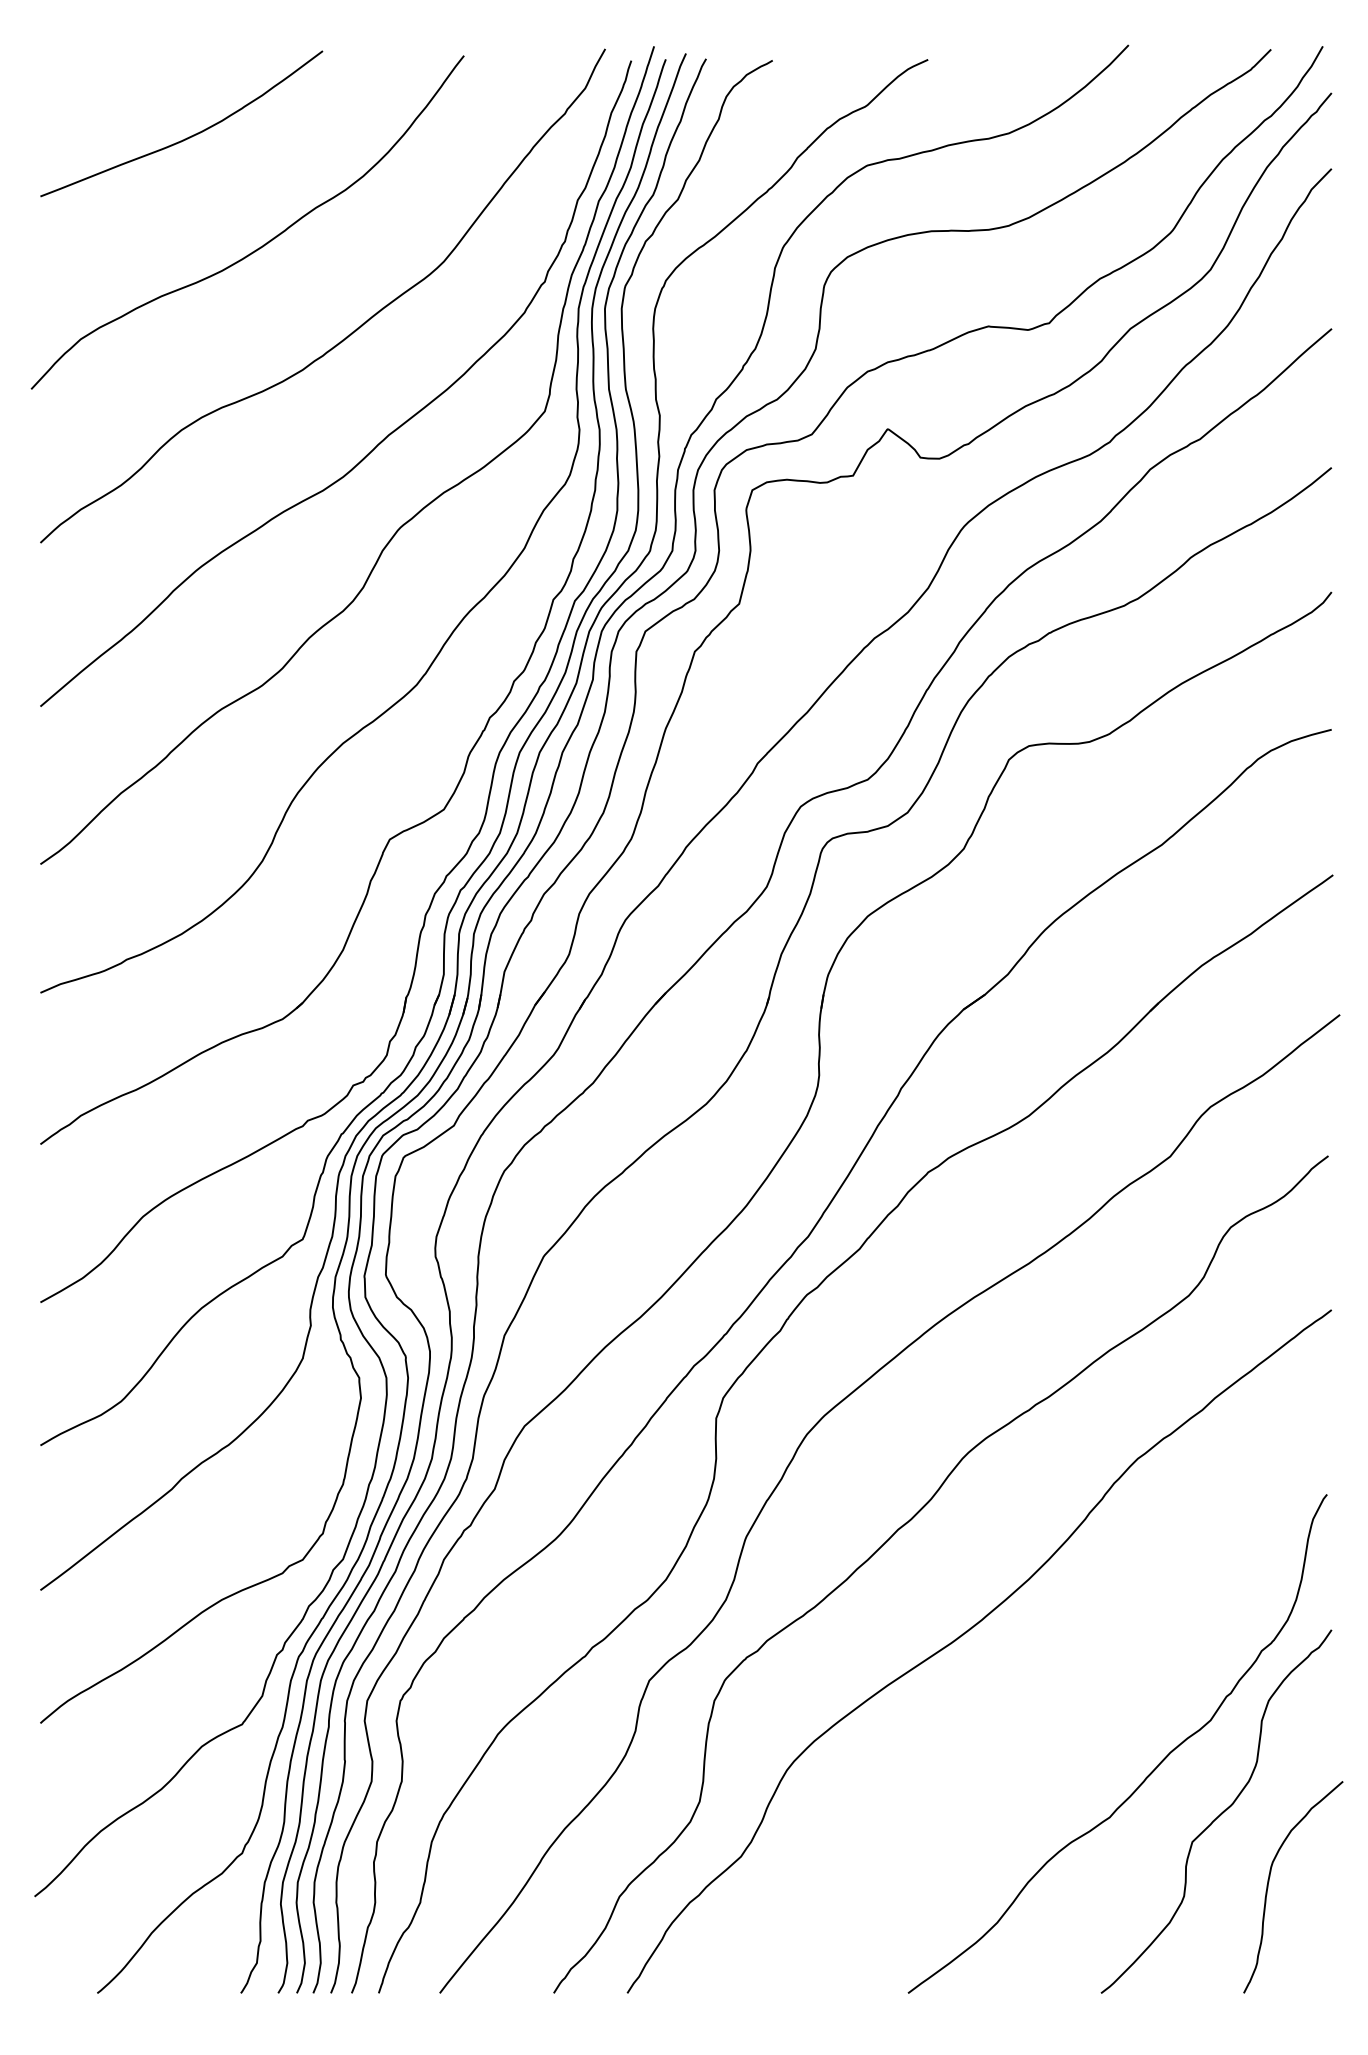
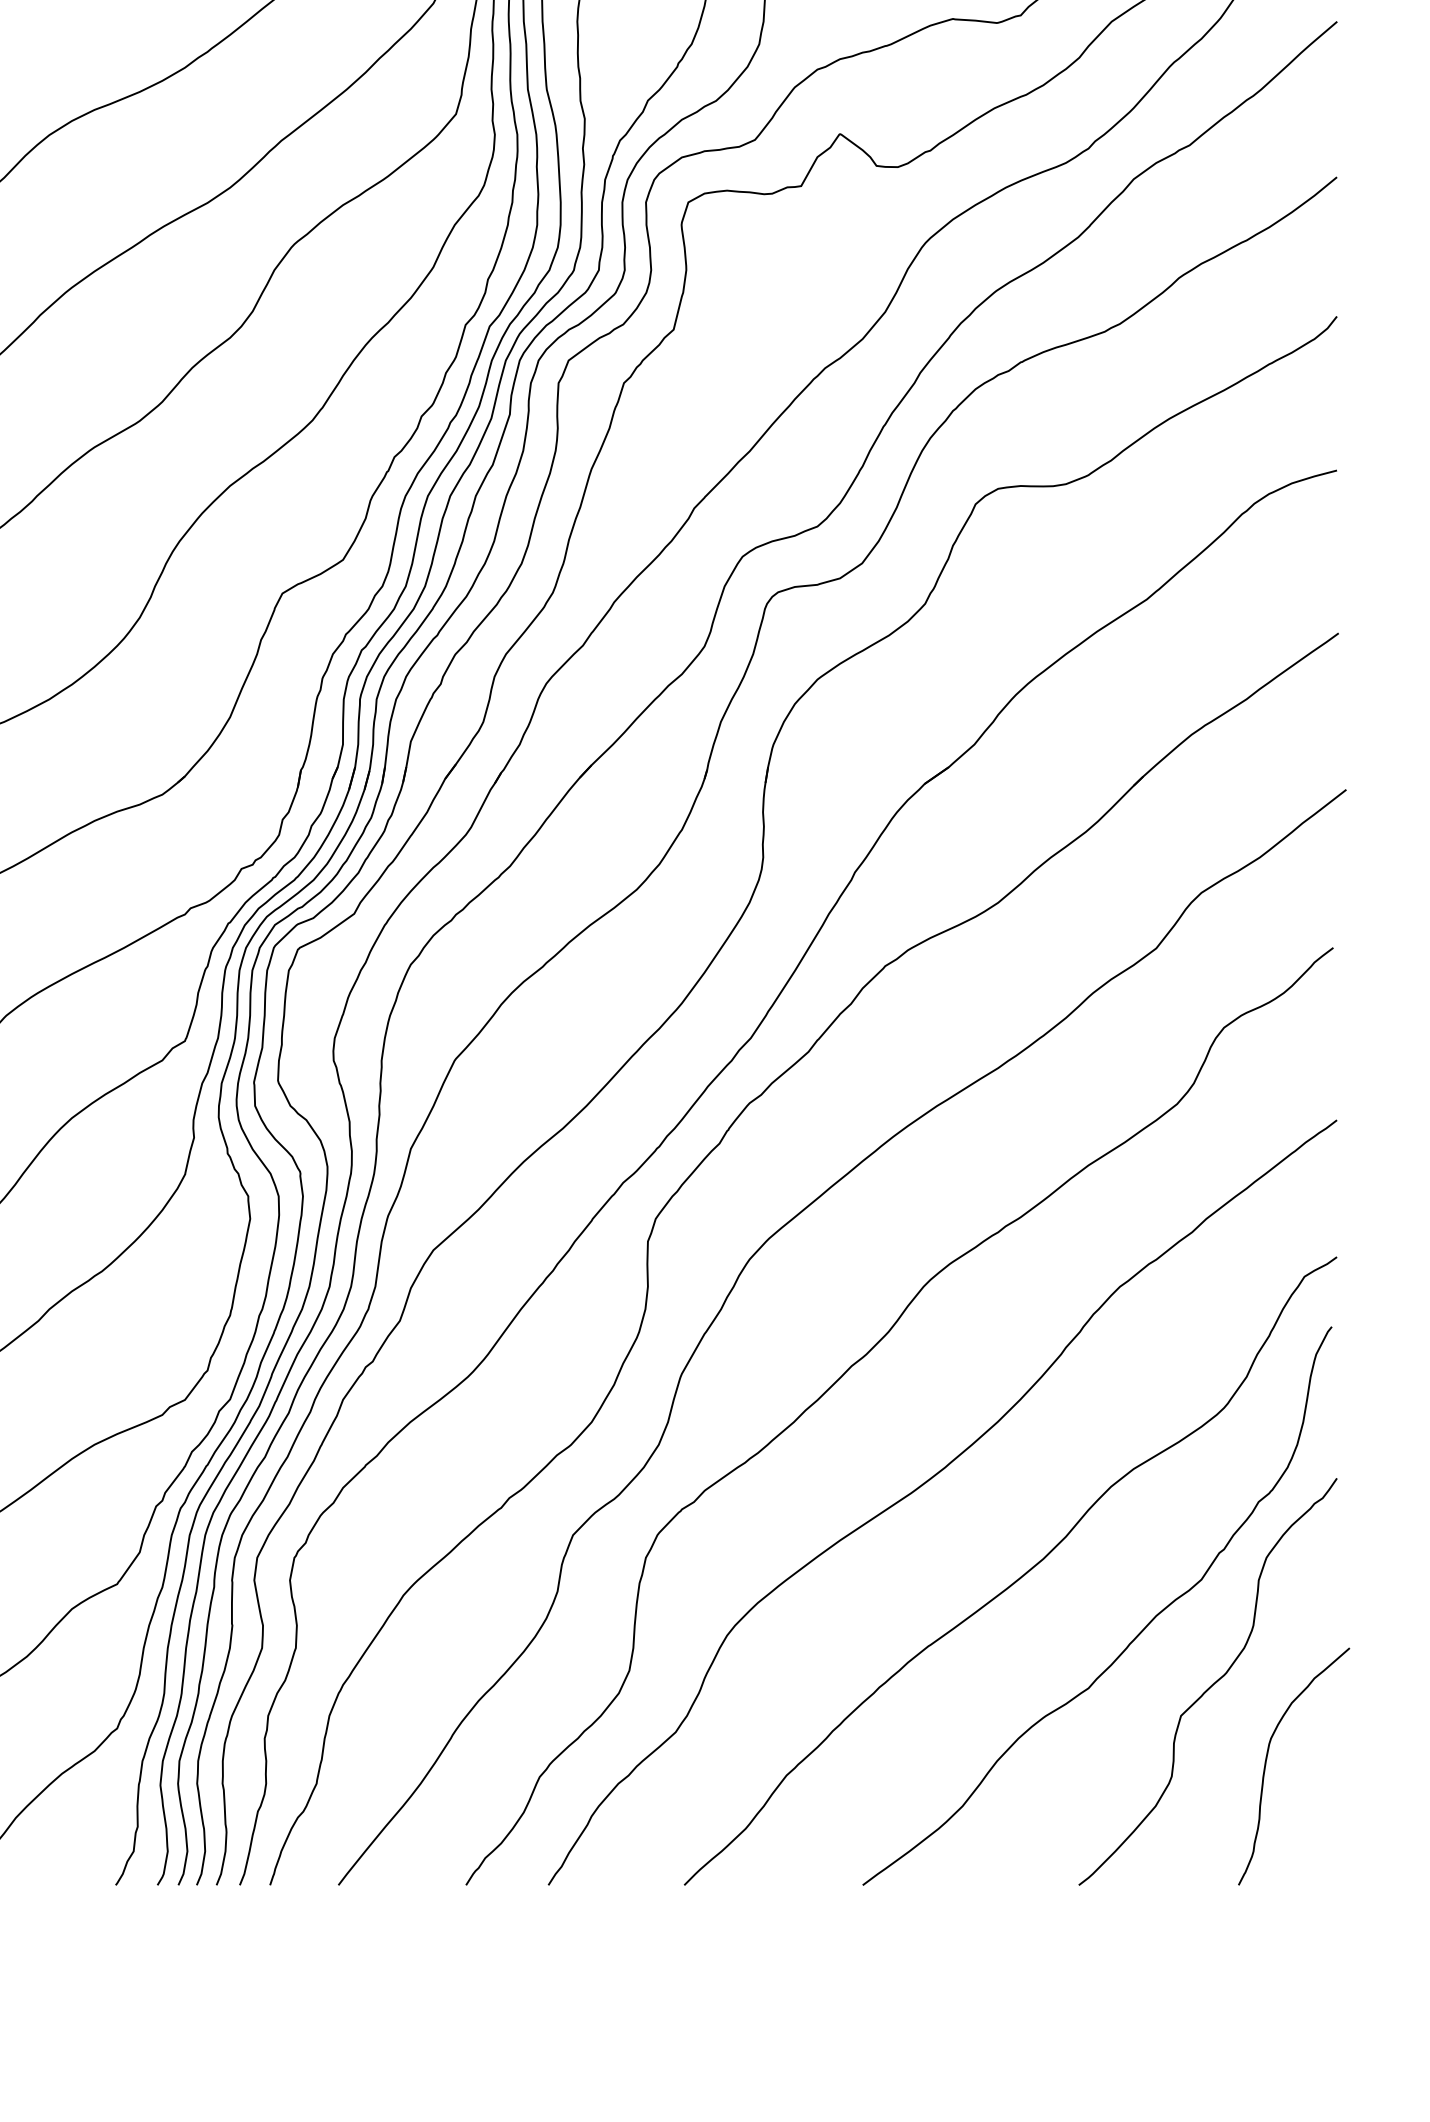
curve: (1046, 1719) -> (1017, 1578), added

